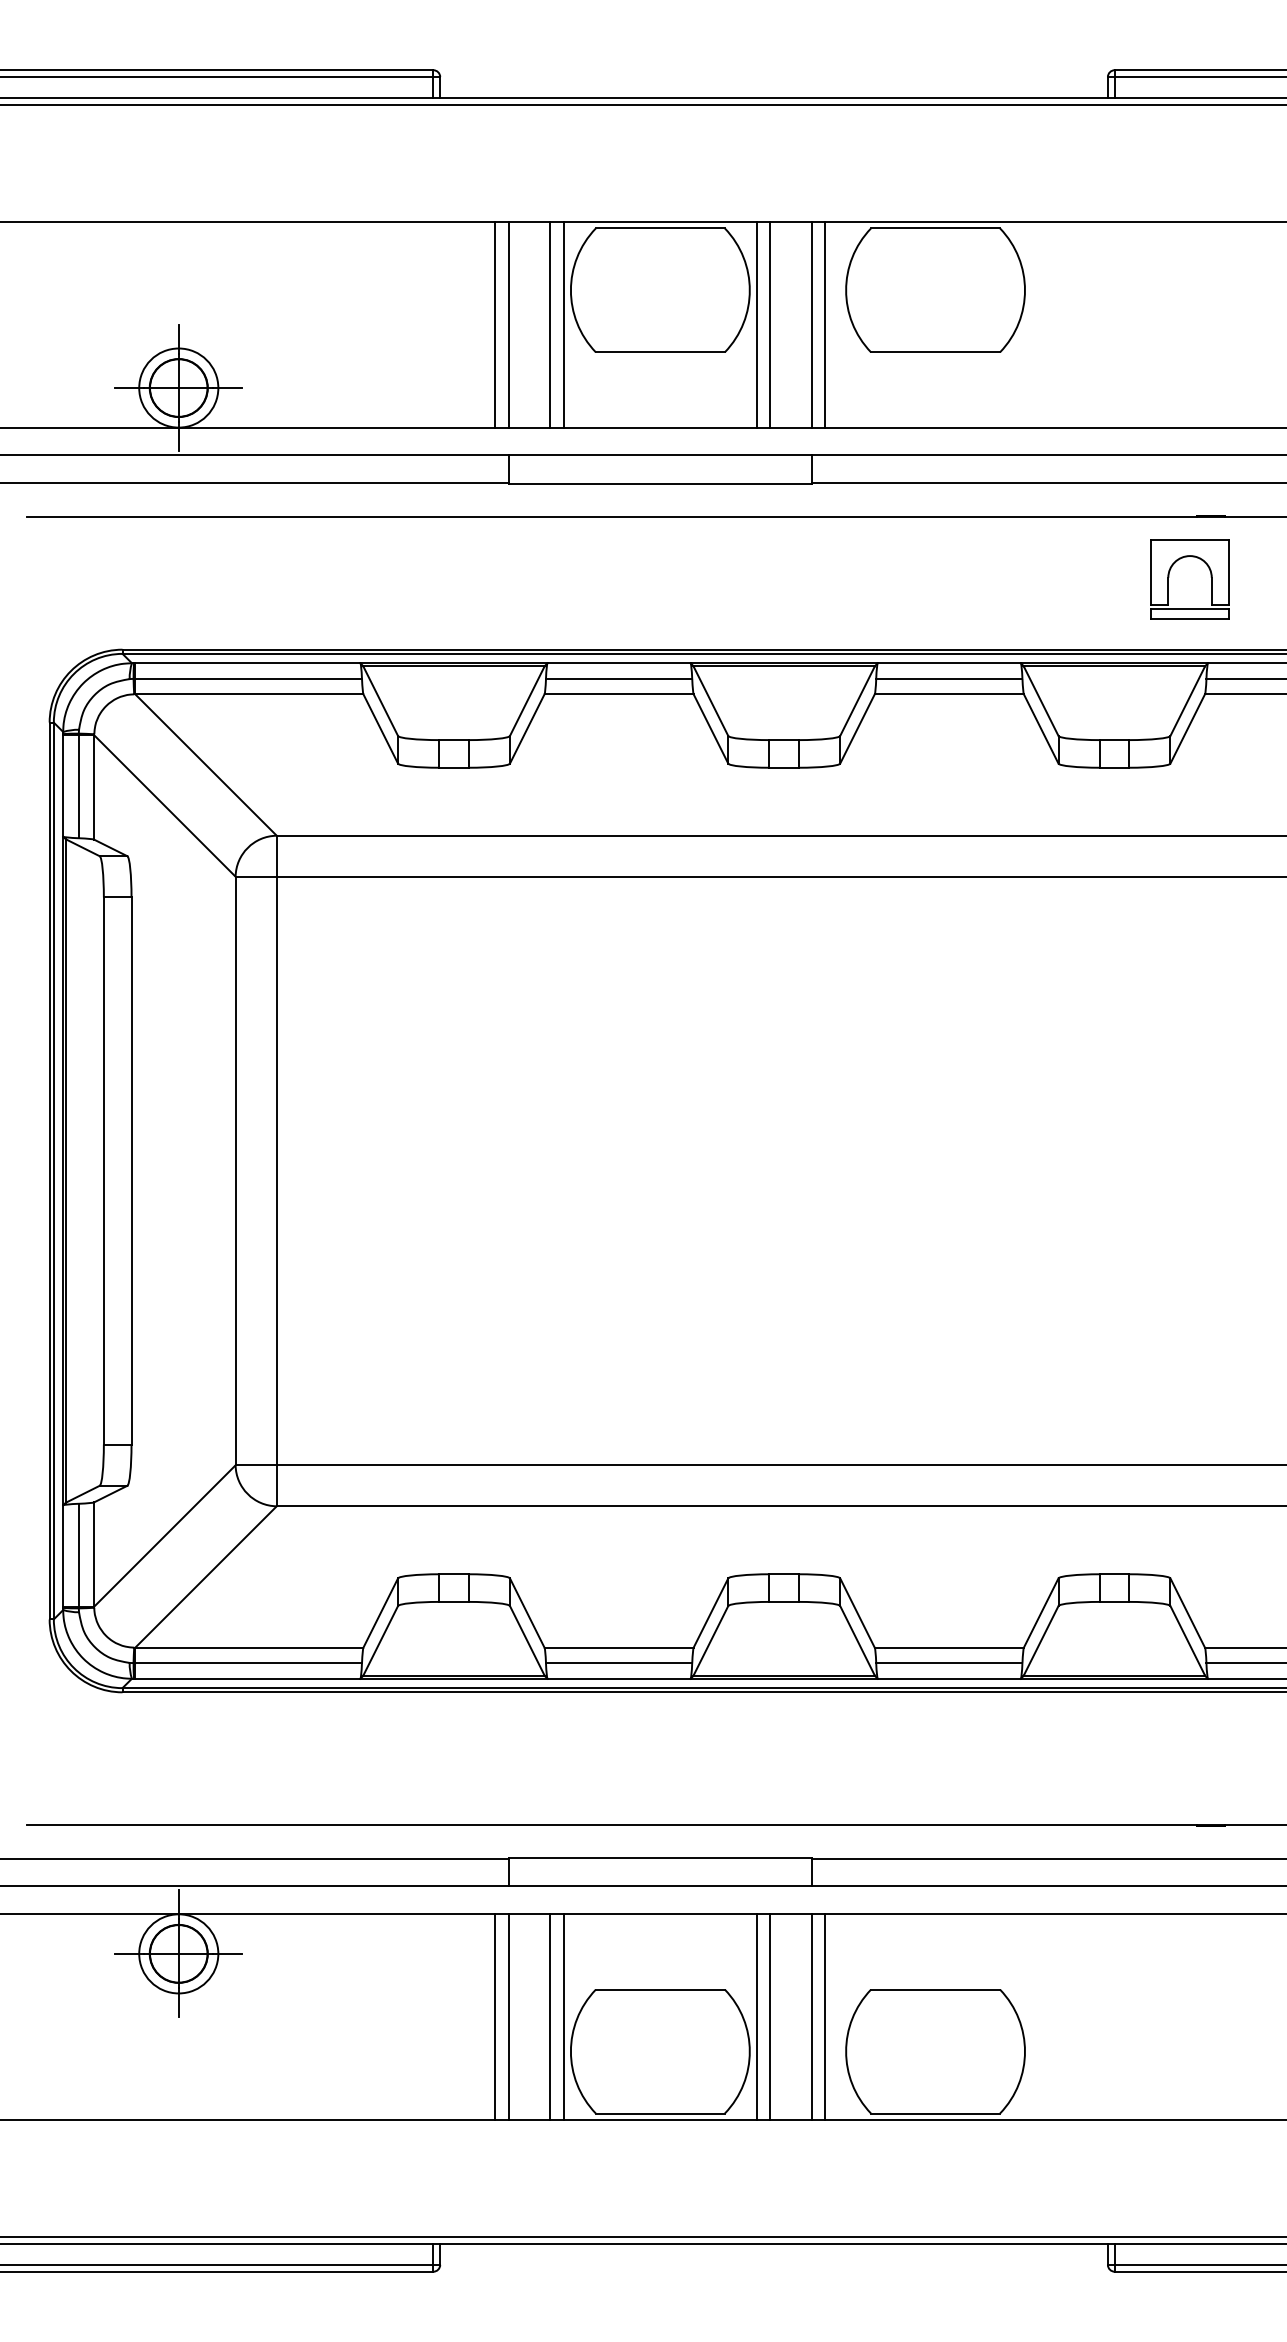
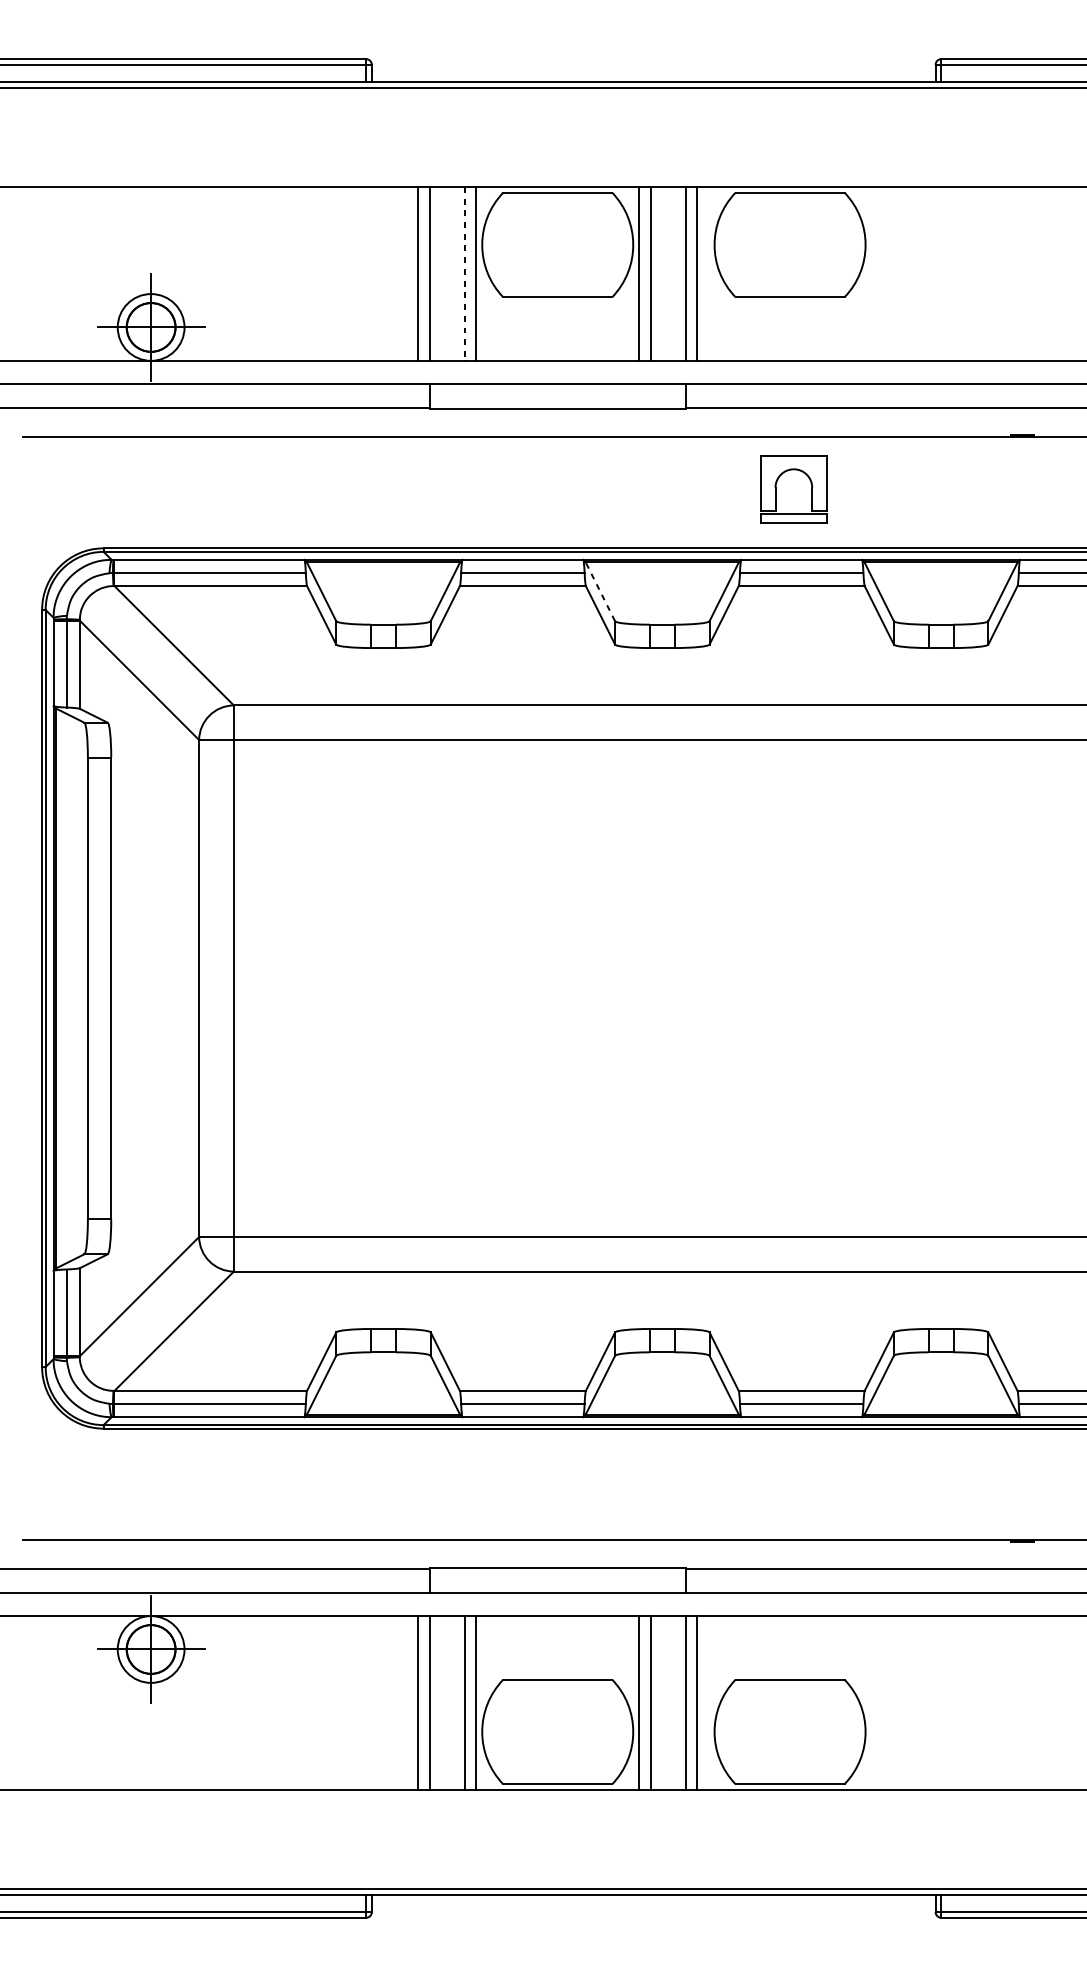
line: (550, 325) -> (464, 274), solid -> dashed
part: (1169, 577) -> (776, 487), moved
line: (711, 702) -> (600, 592), solid -> dashed

